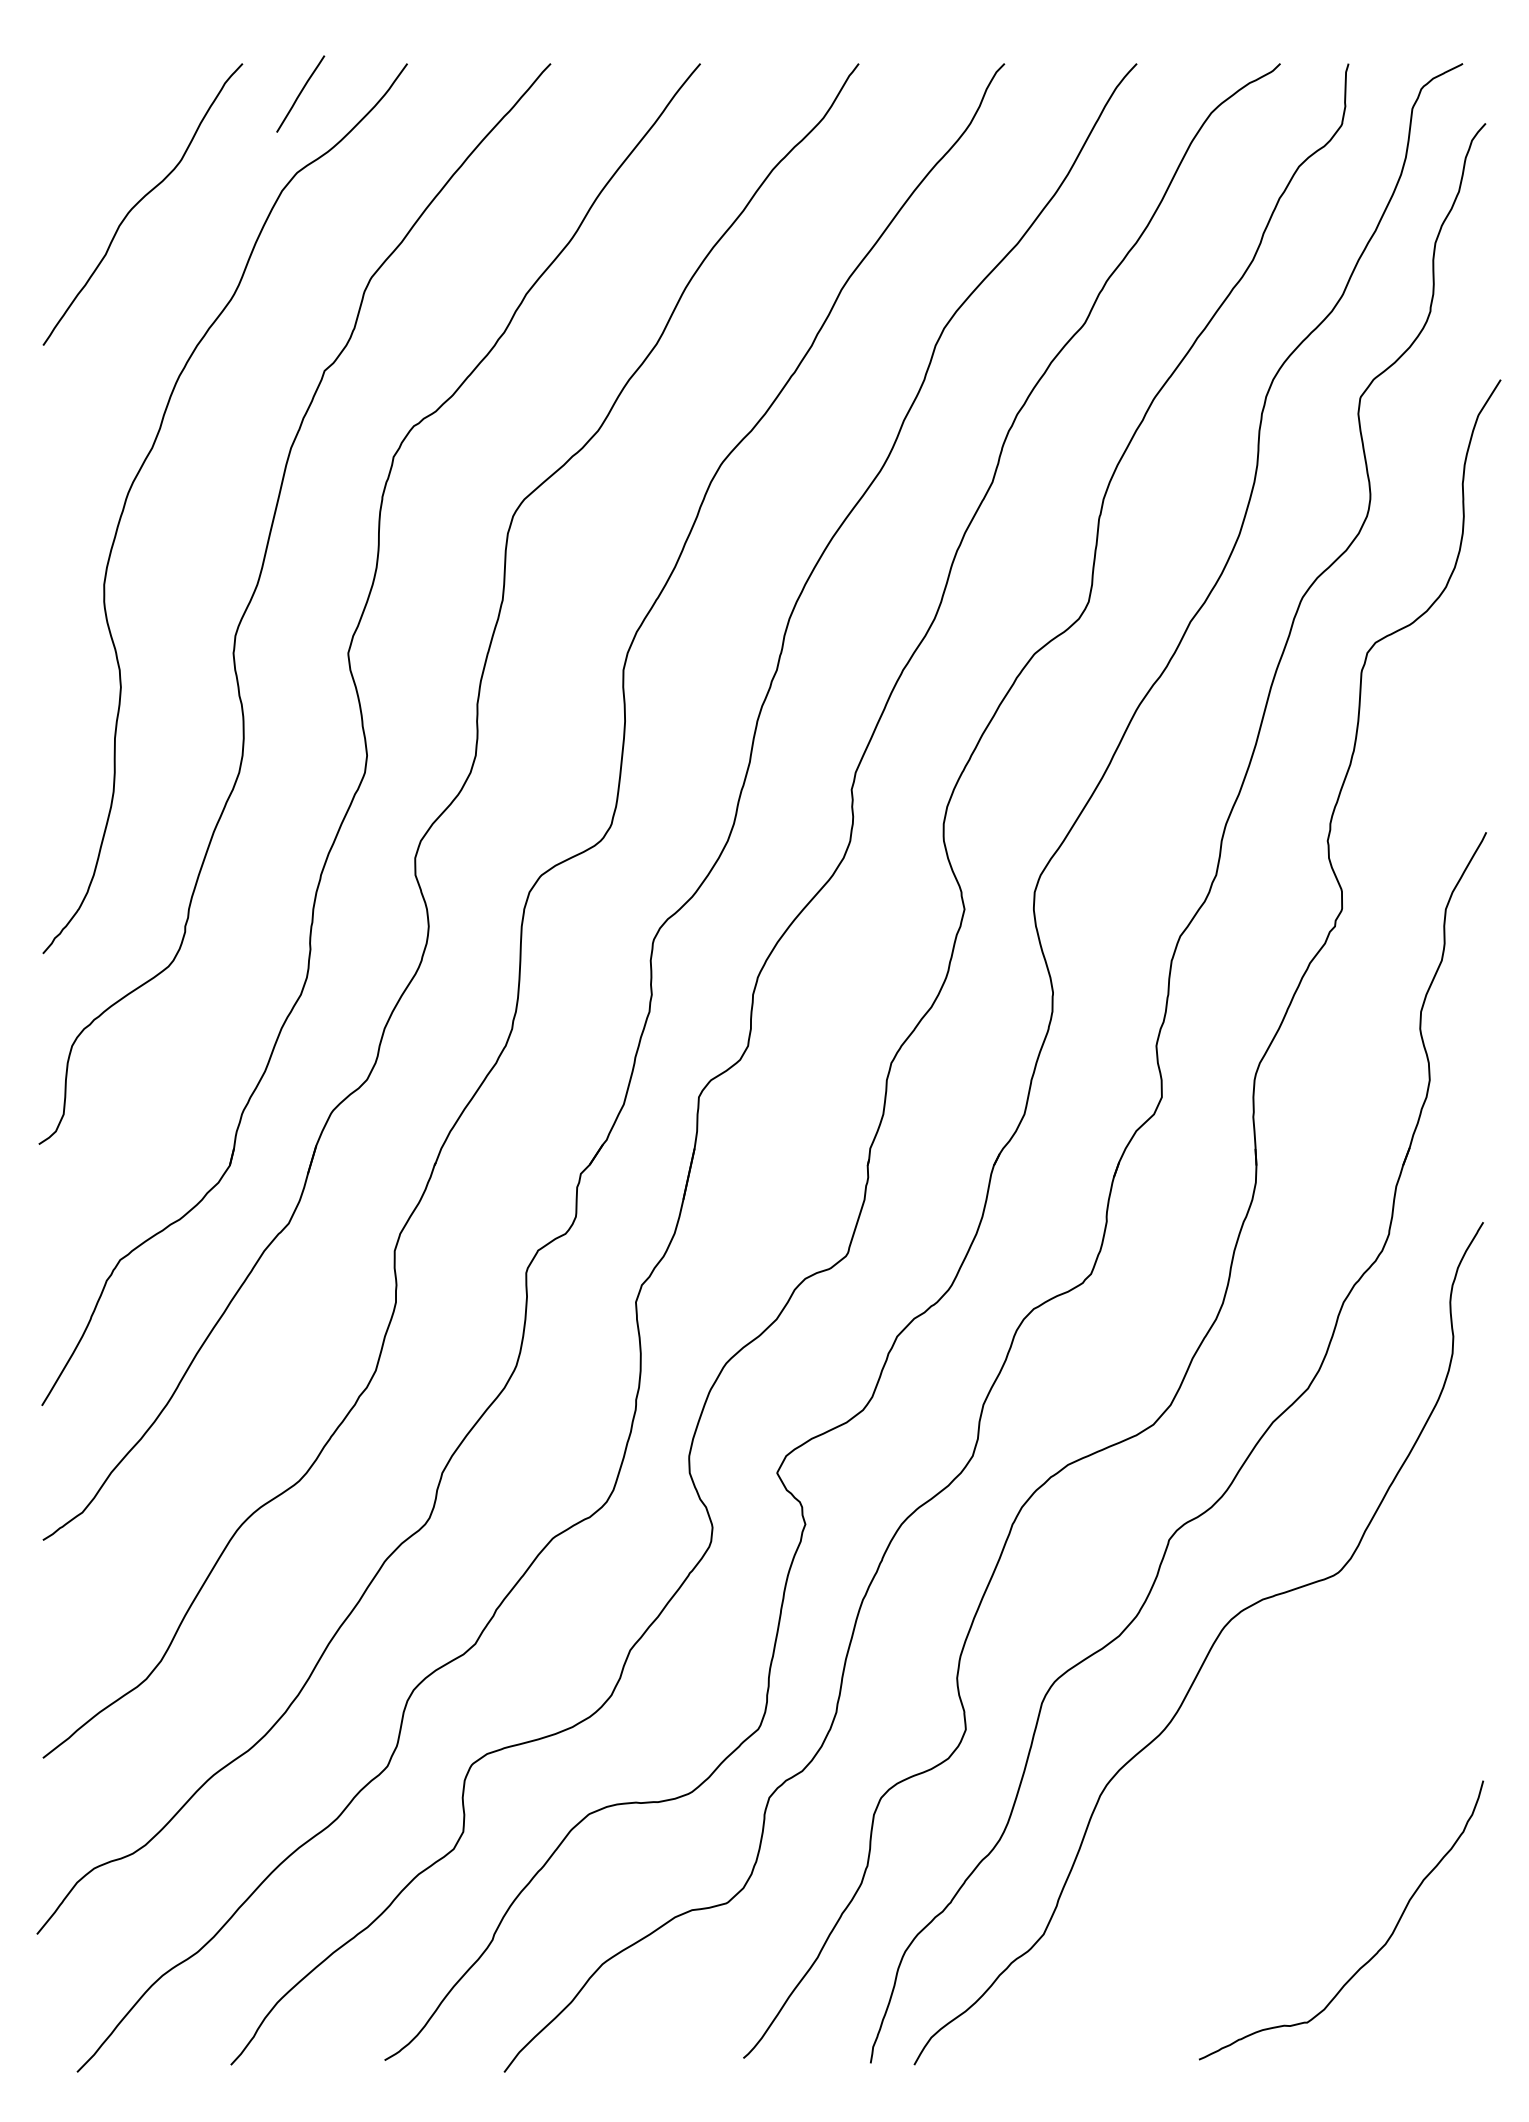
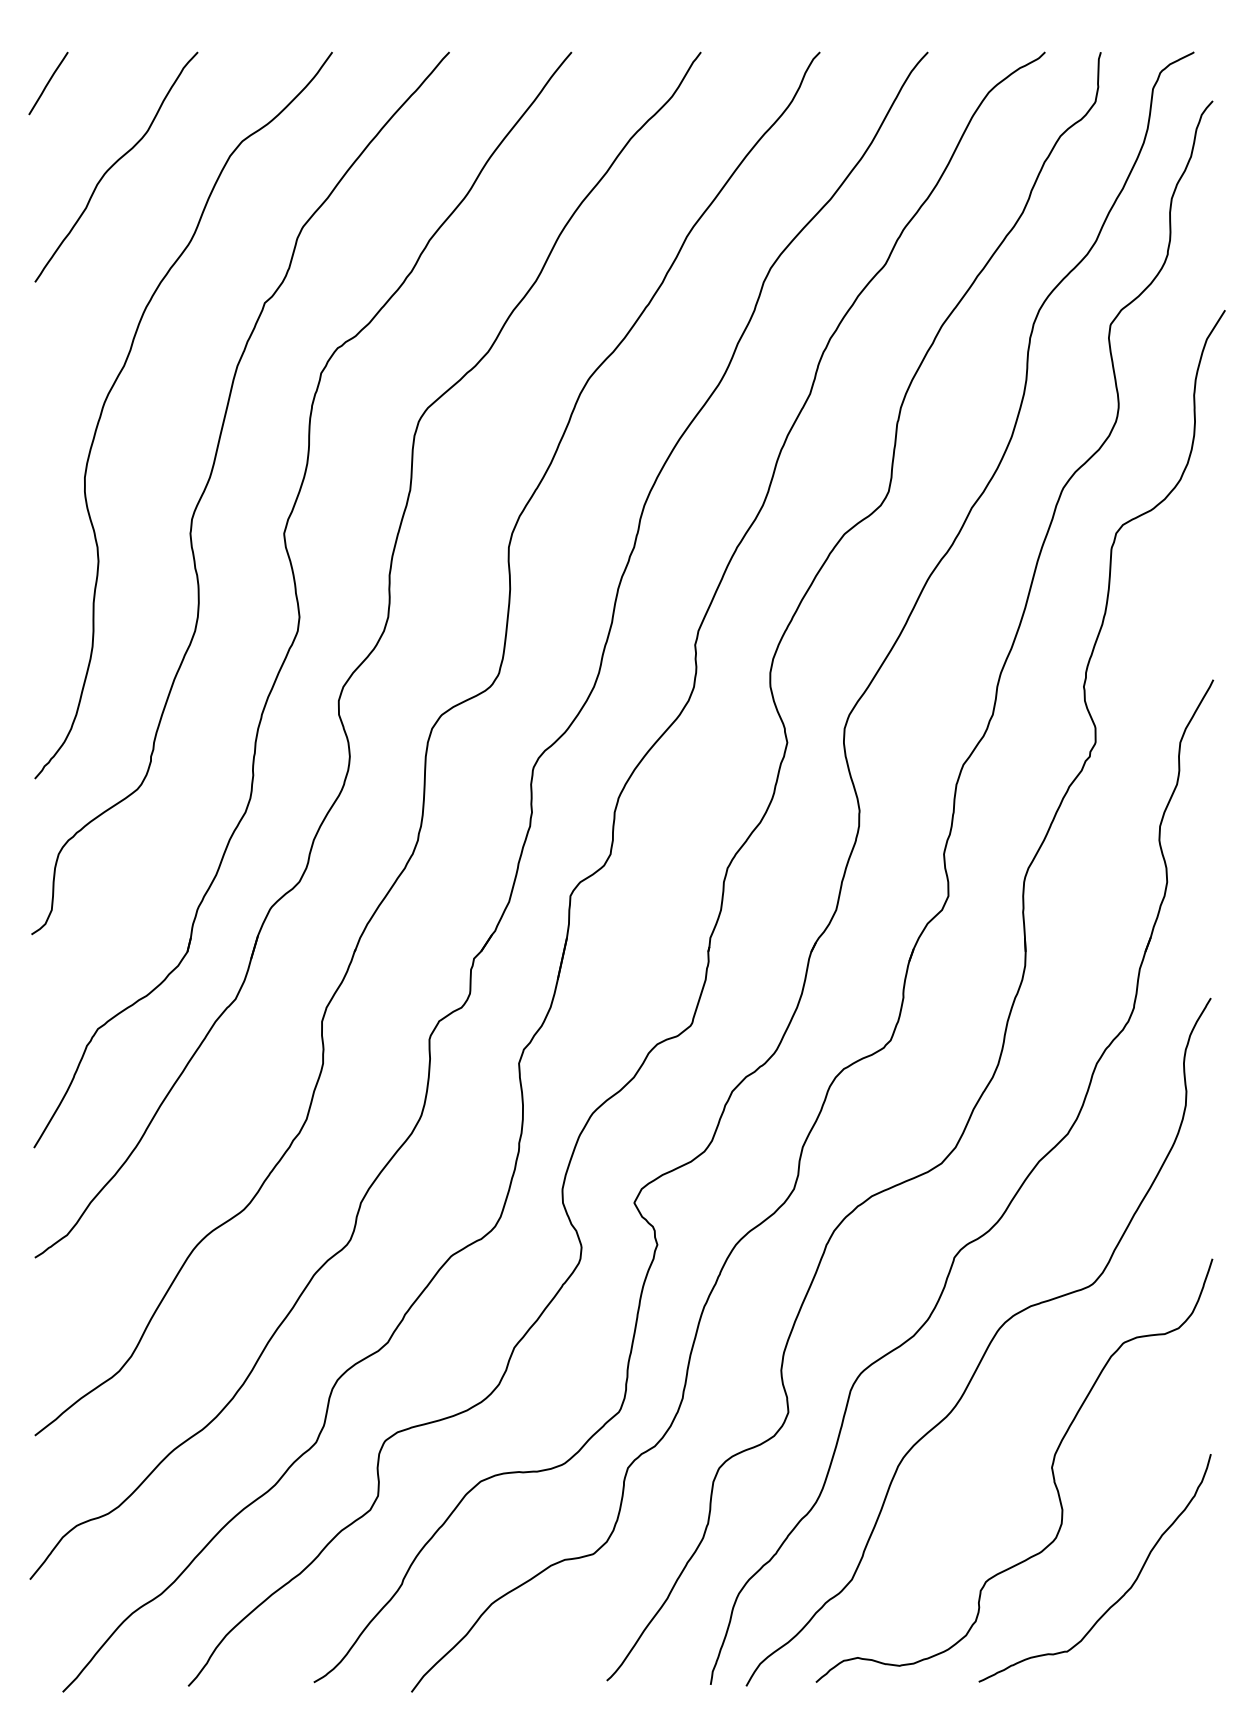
line: (300, 93) -> (48, 83), moved
curve: (1287, 1797) -> (1051, 1467), added

